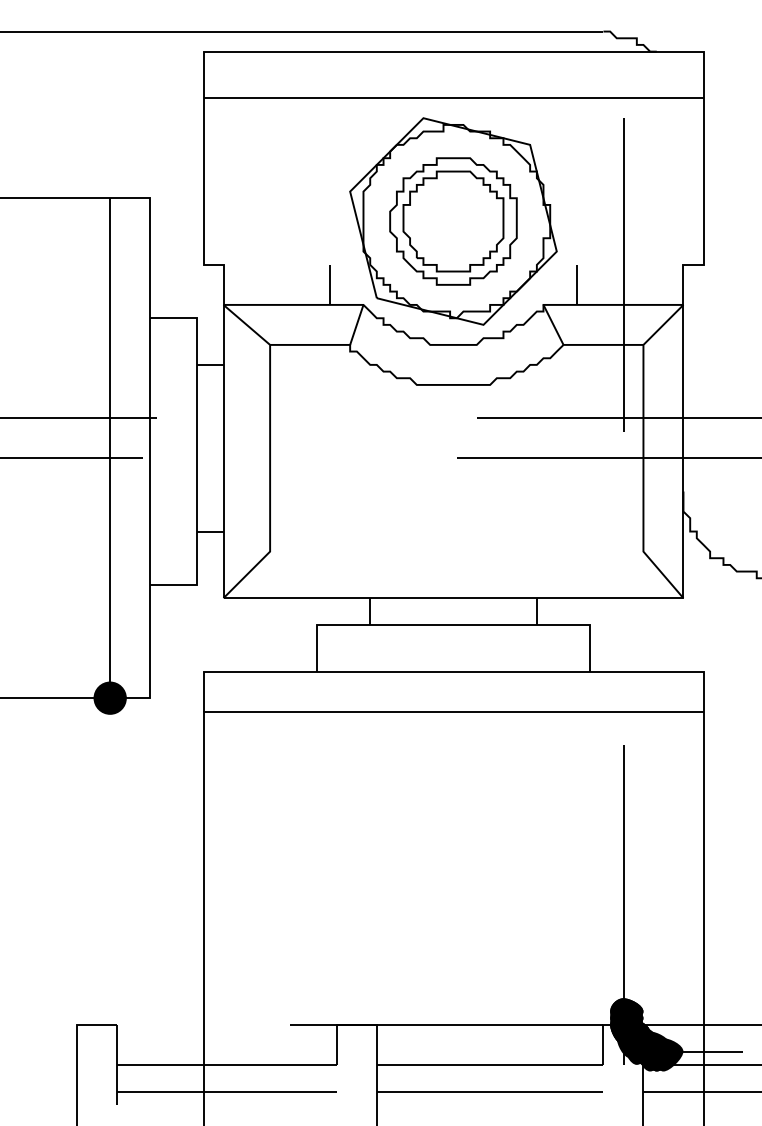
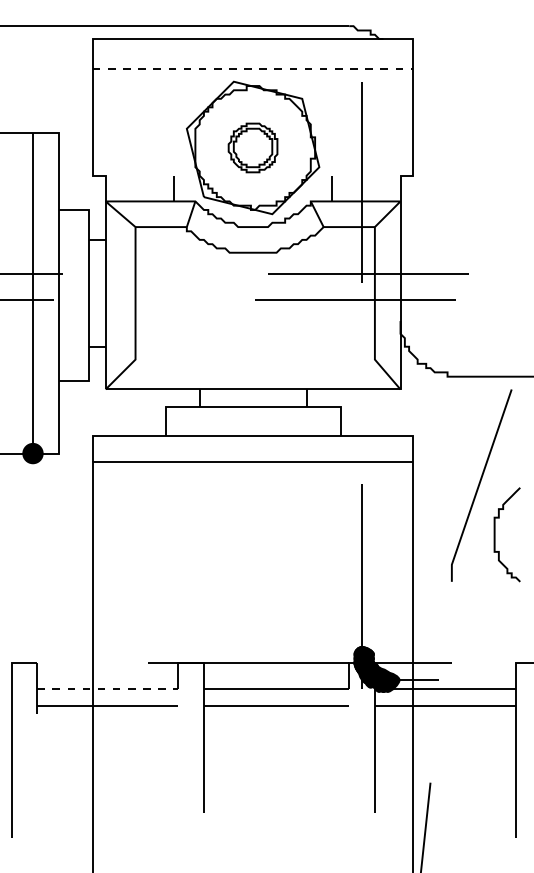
line: (454, 97) -> (253, 68), solid -> dashed
part: (452, 220) -> (252, 147), size x0.6
line: (226, 1064) -> (107, 688), solid -> dashed

